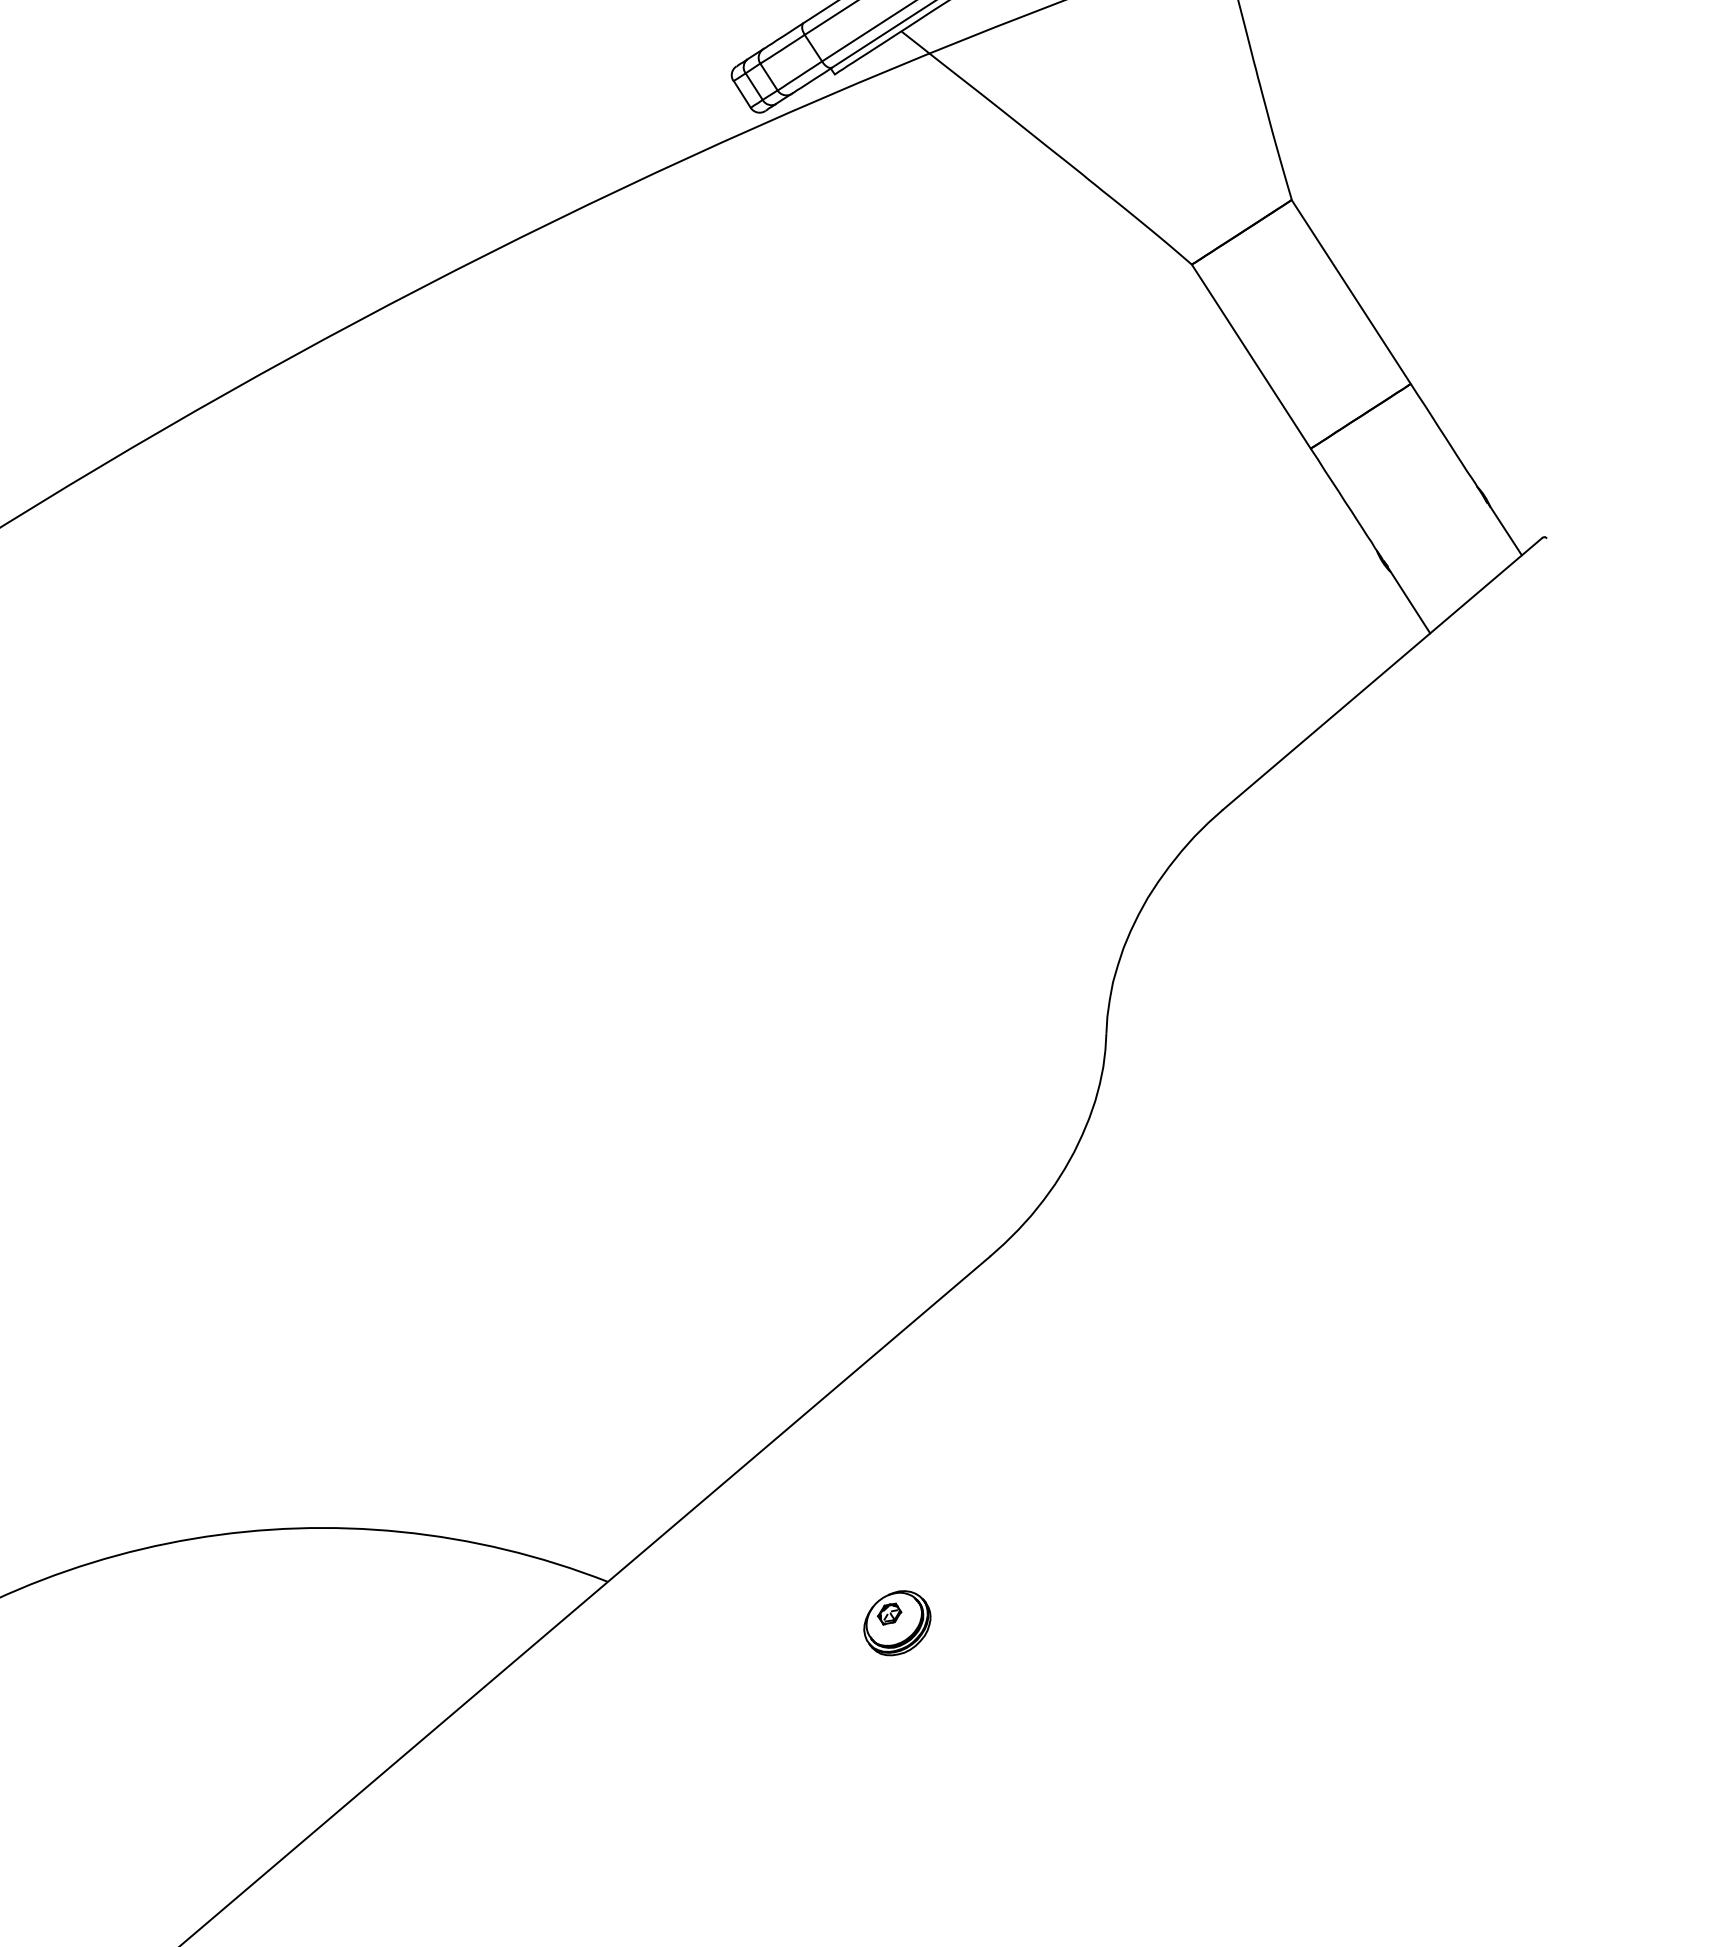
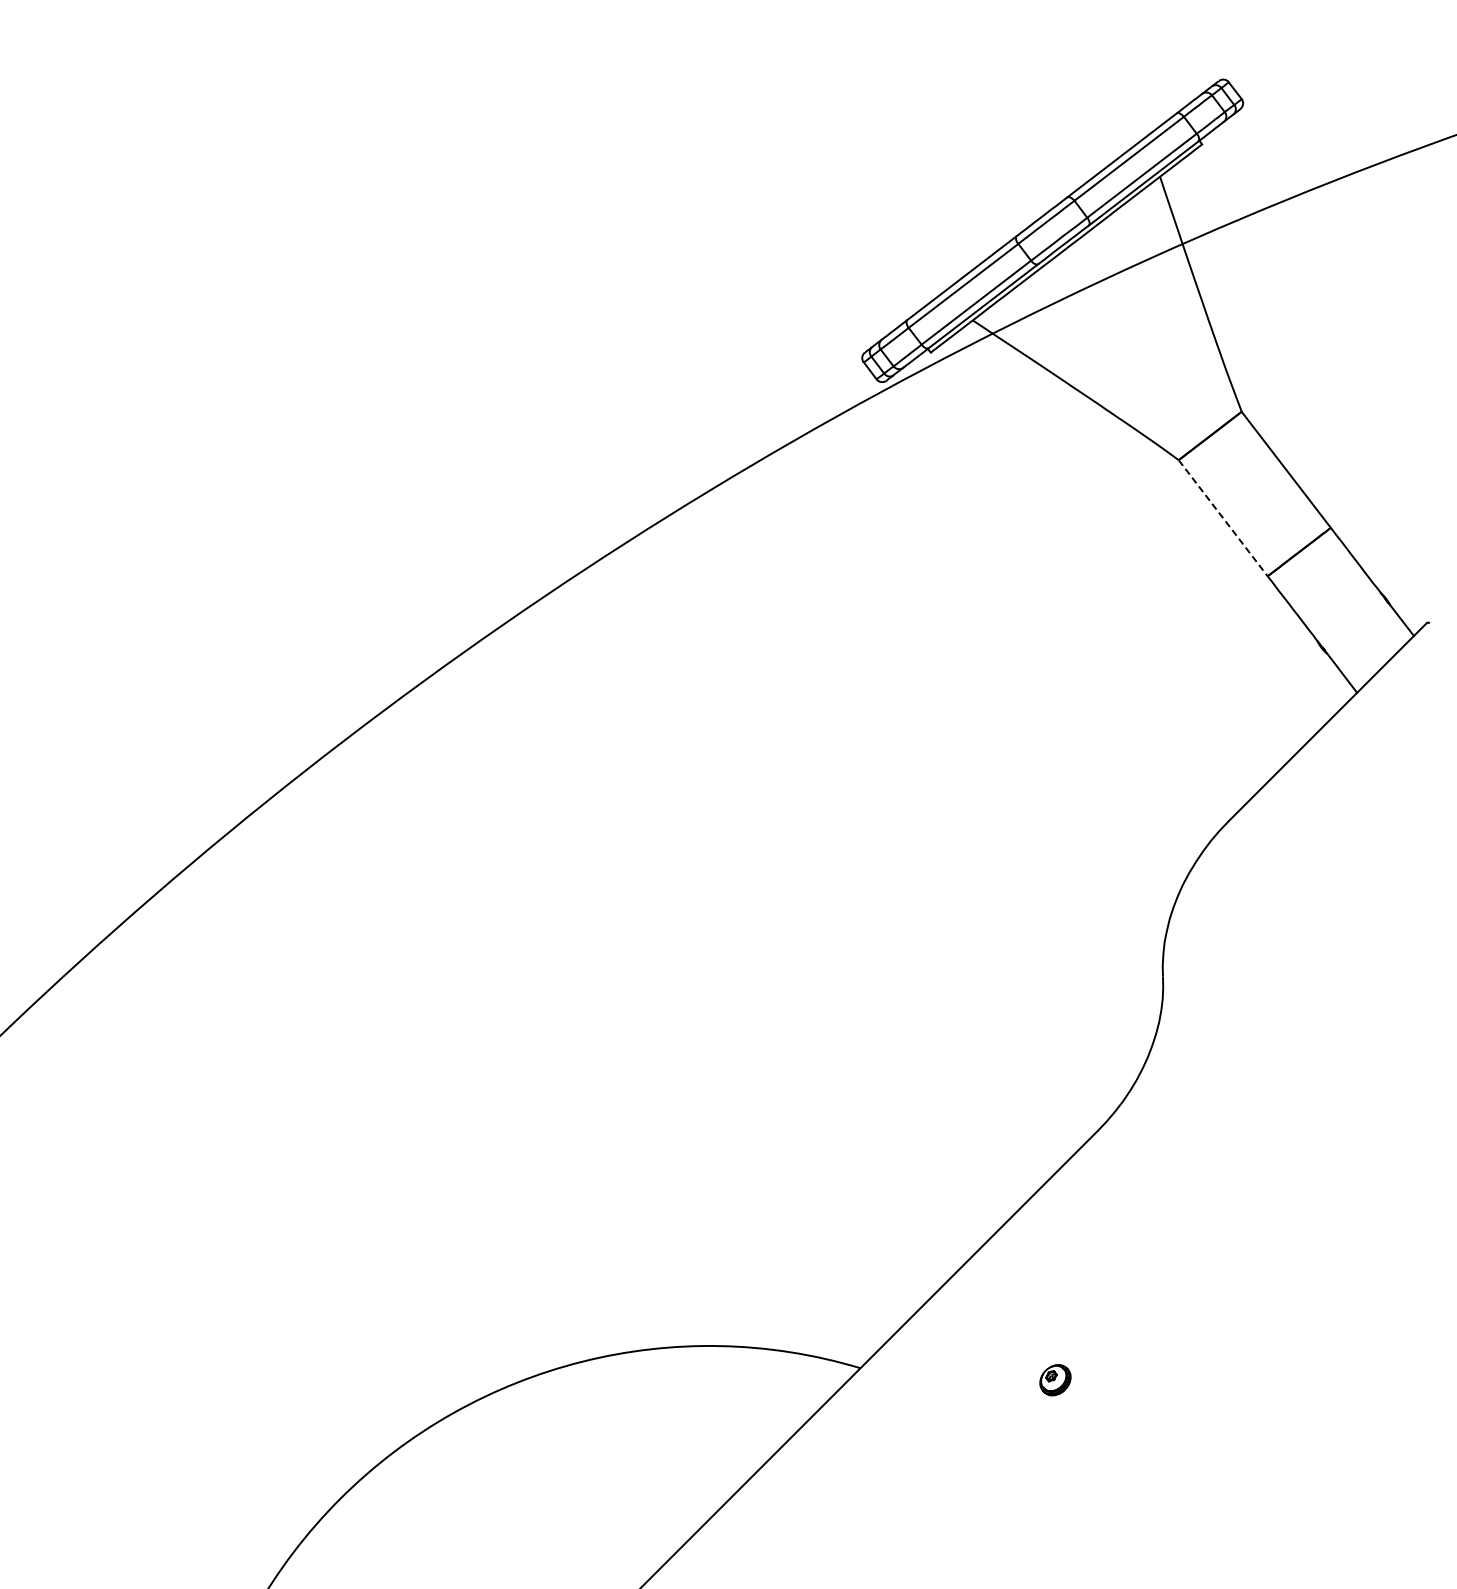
line: (1251, 357) -> (1223, 518), solid -> dashed
part: (897, 1622) -> (1055, 1379), size x0.7

